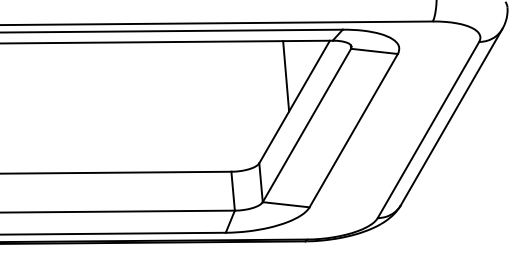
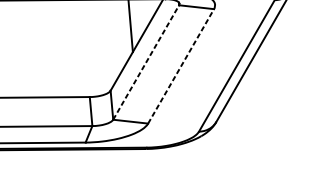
line: (307, 125) -> (146, 62), solid -> dashed
line: (353, 130) -> (180, 66), solid -> dashed

